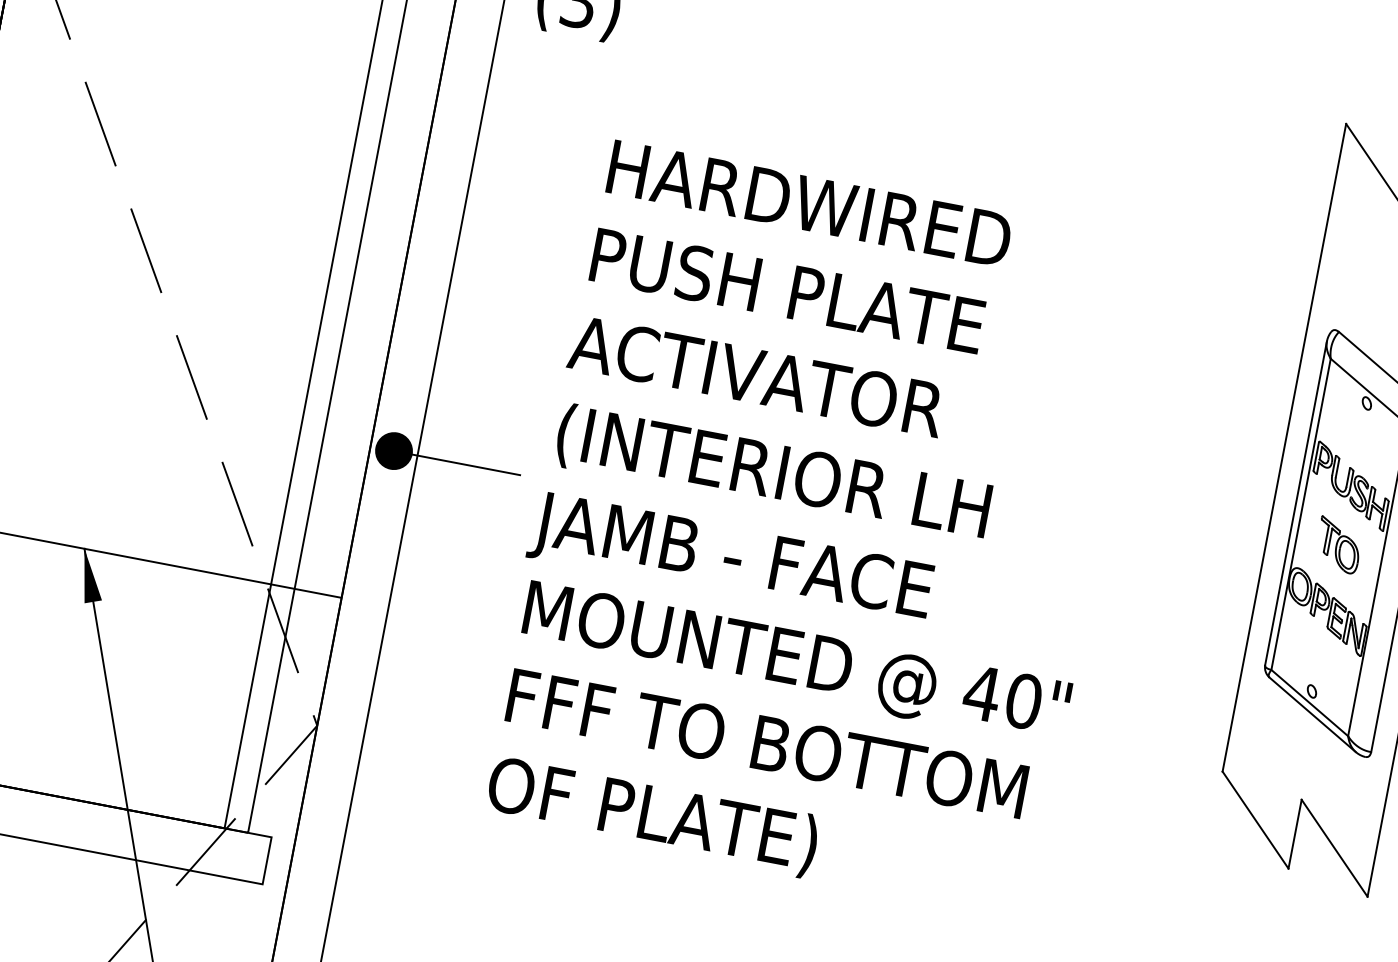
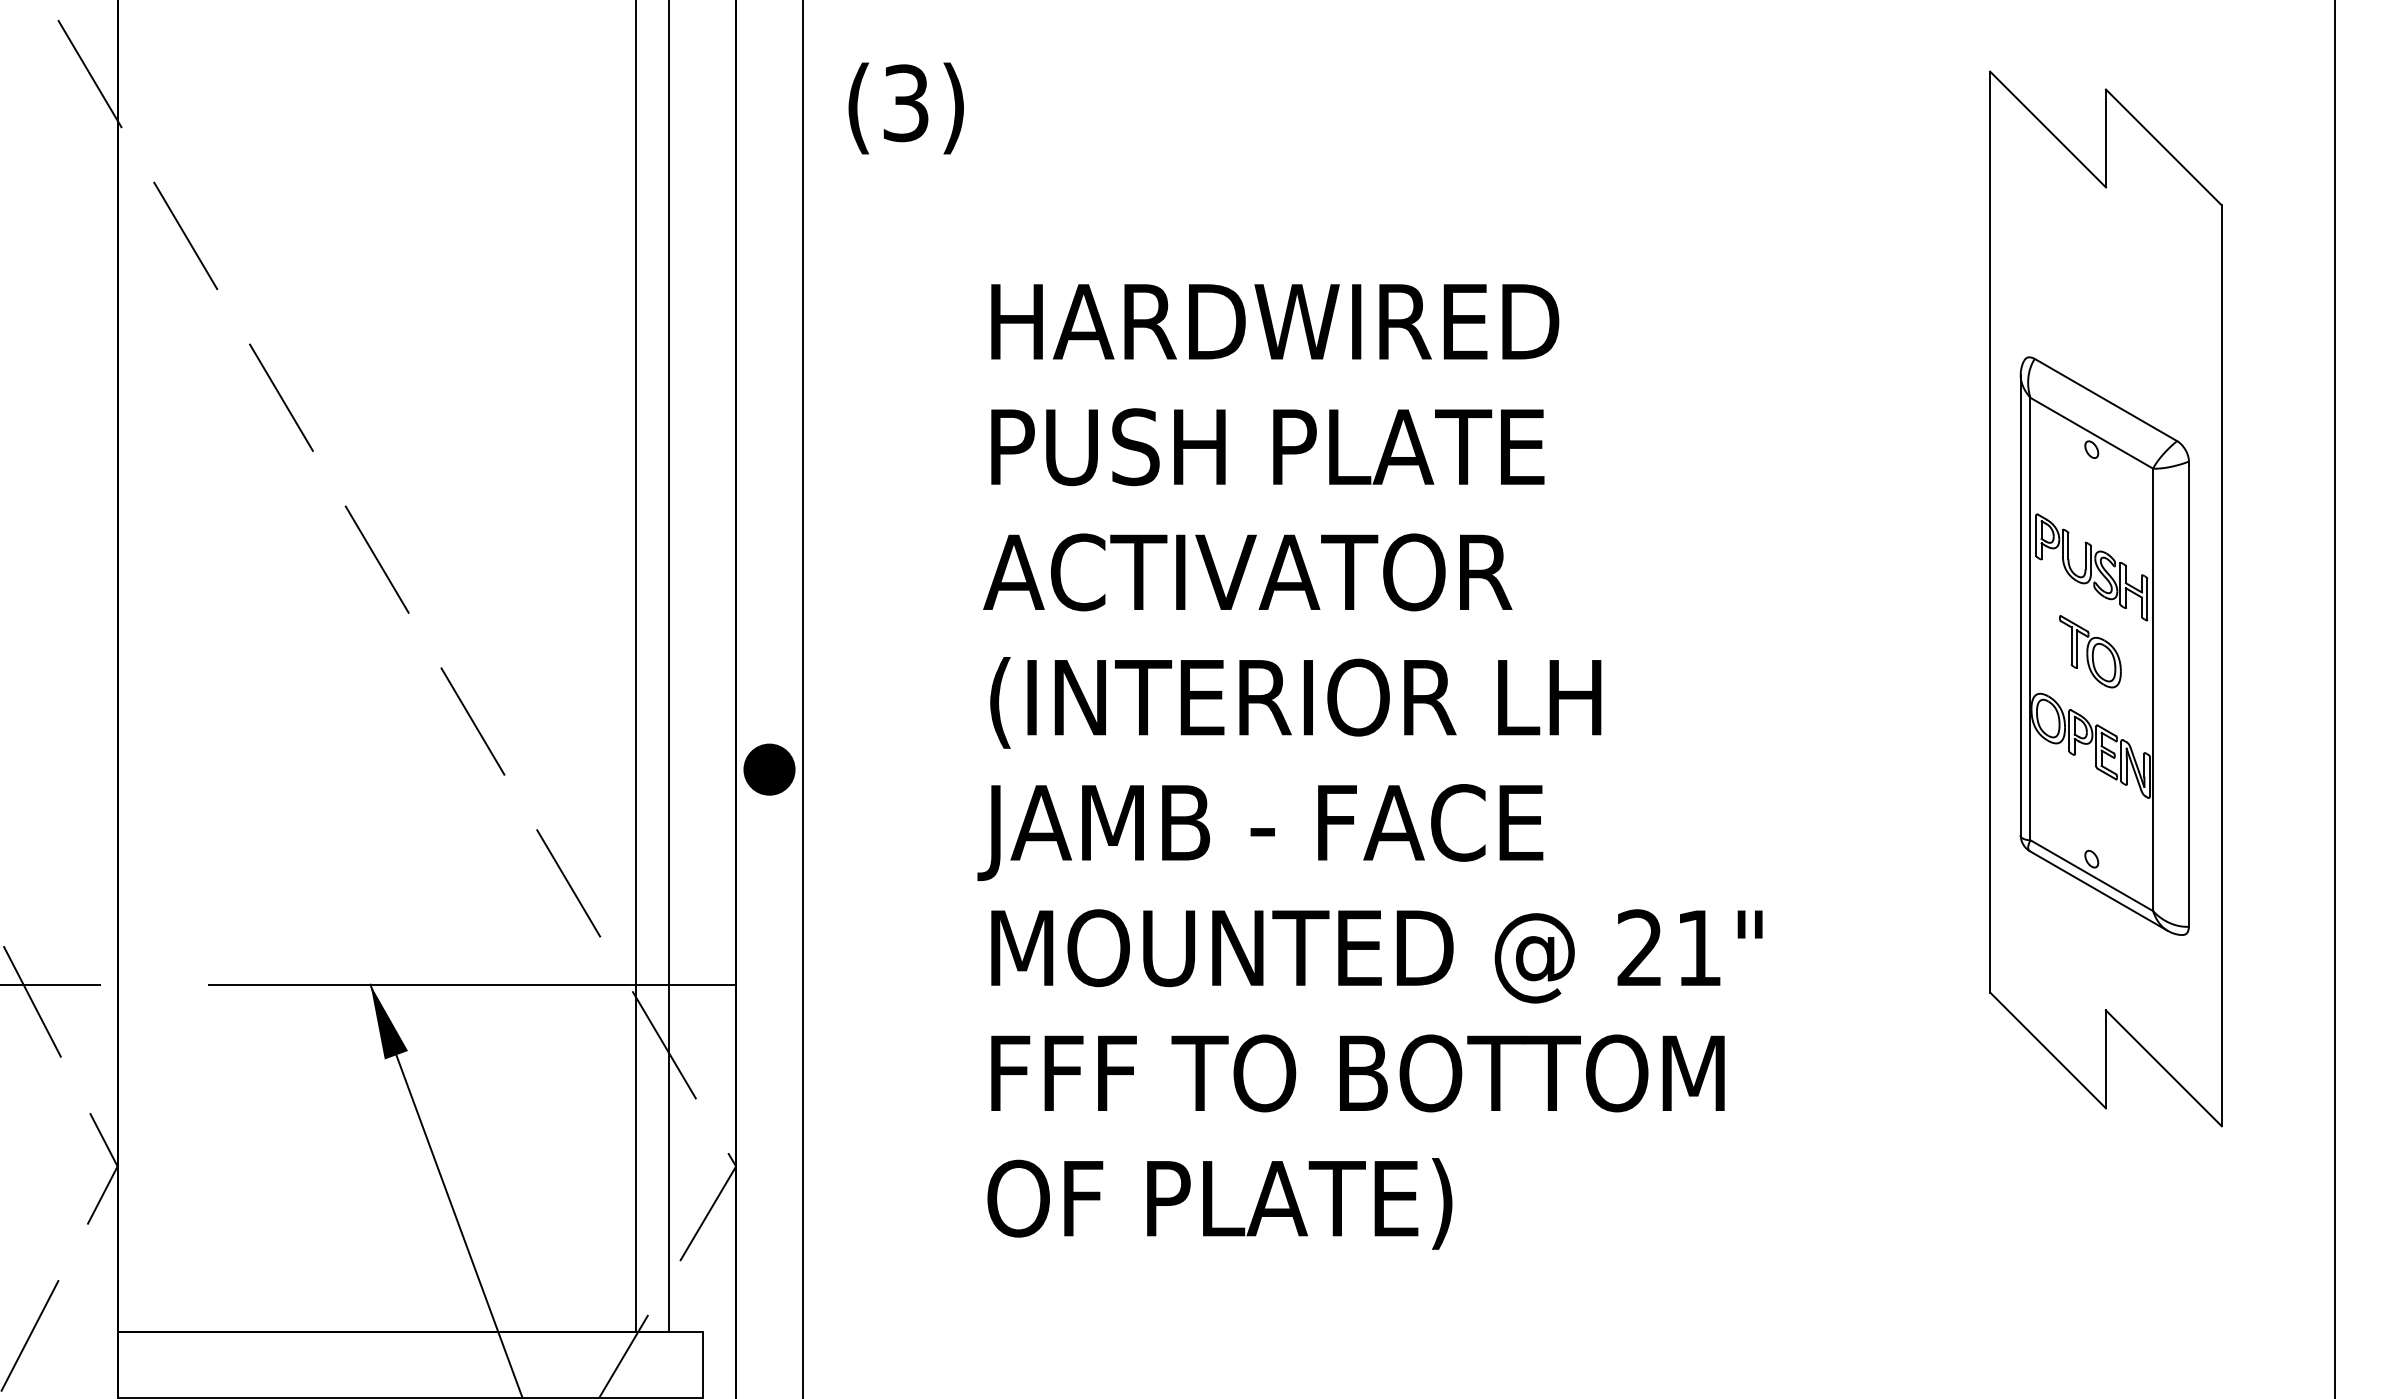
line: (465, 464) -> (871, 769), removed
text: (1002, 697) -> (1668, 948), 40" -> 21"

